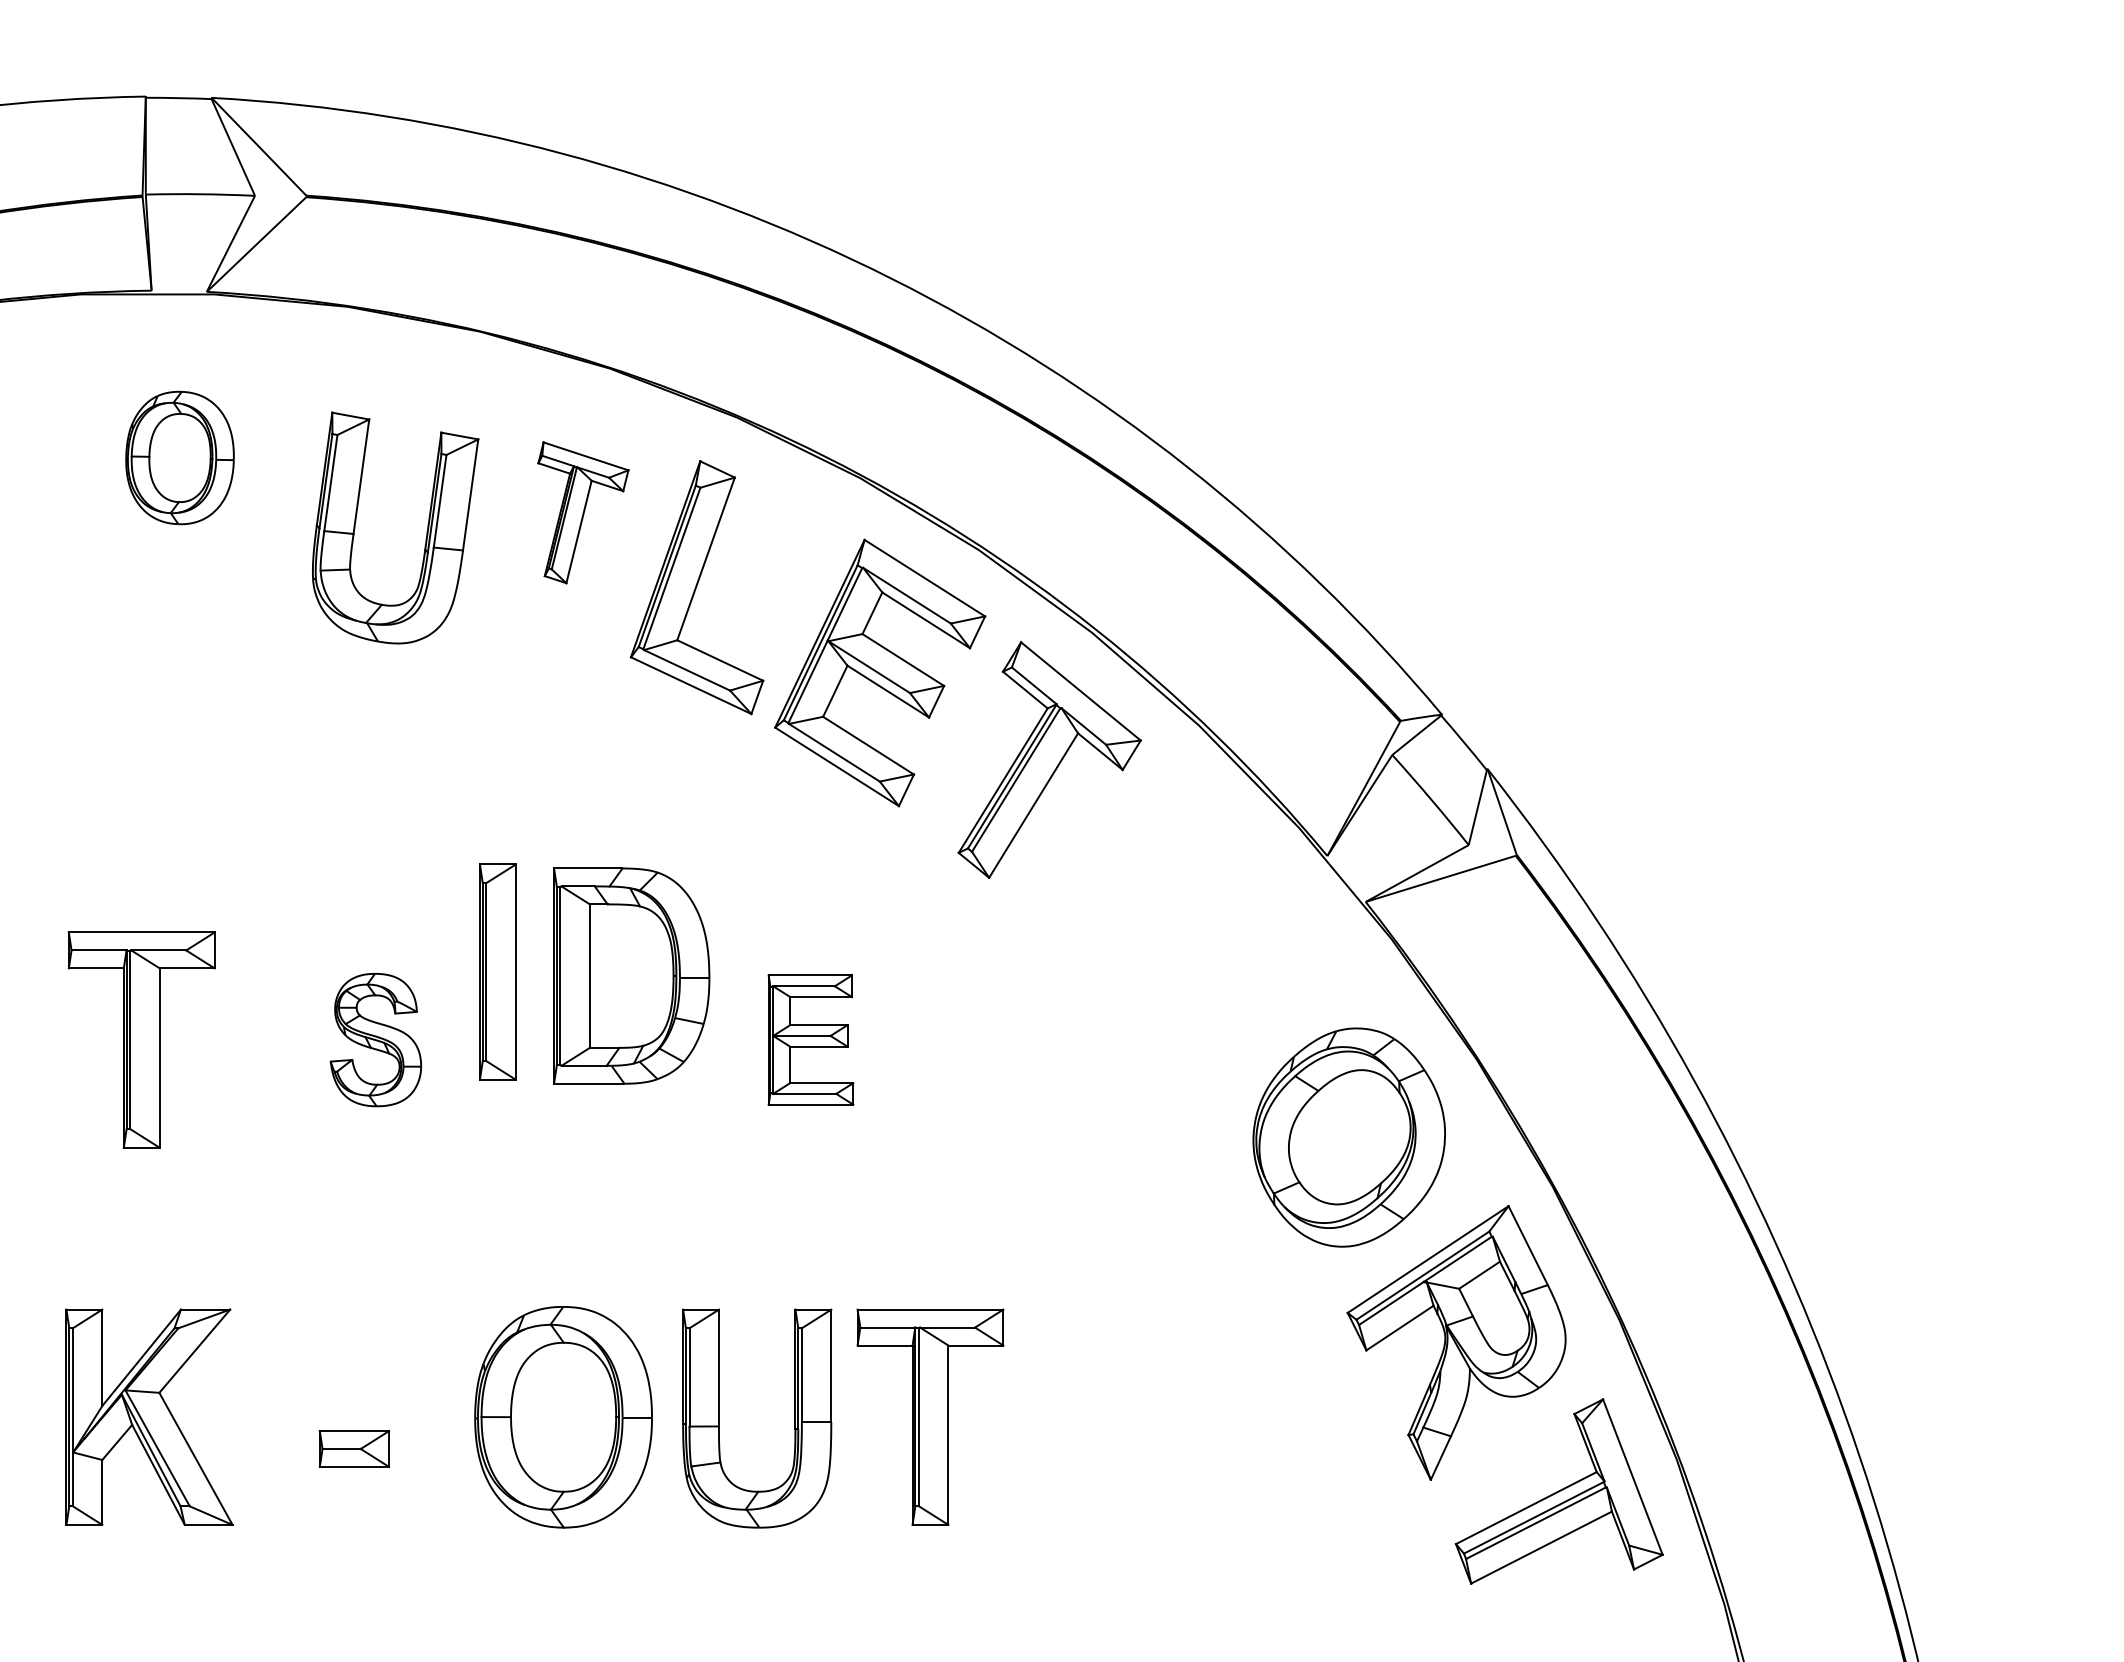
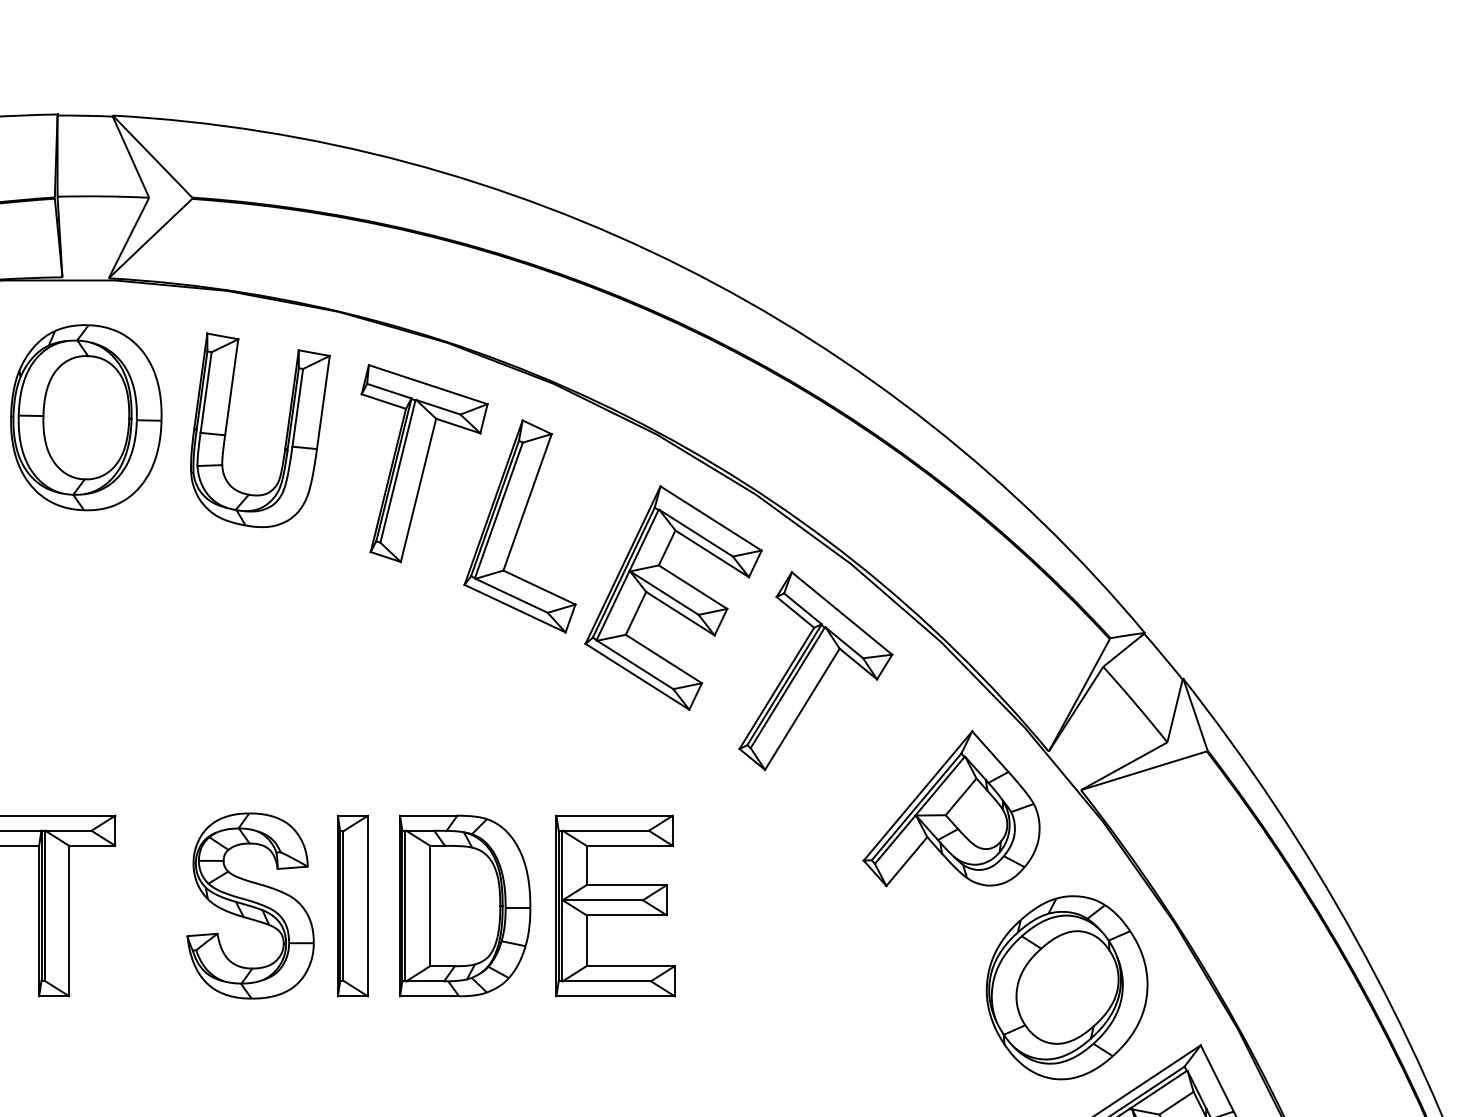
part: (179, 457) -> (85, 417), size x1.67
part: (583, 512) -> (424, 463), size x1.67
part: (426, 531) -> (286, 433), moved
part: (1211, 923) -> (951, 808), added
part: (497, 971) -> (352, 905), moved
part: (631, 975) -> (465, 905), moved
part: (375, 1039) -> (250, 905), size x1.67
part: (810, 1039) -> (615, 905), size x1.67

